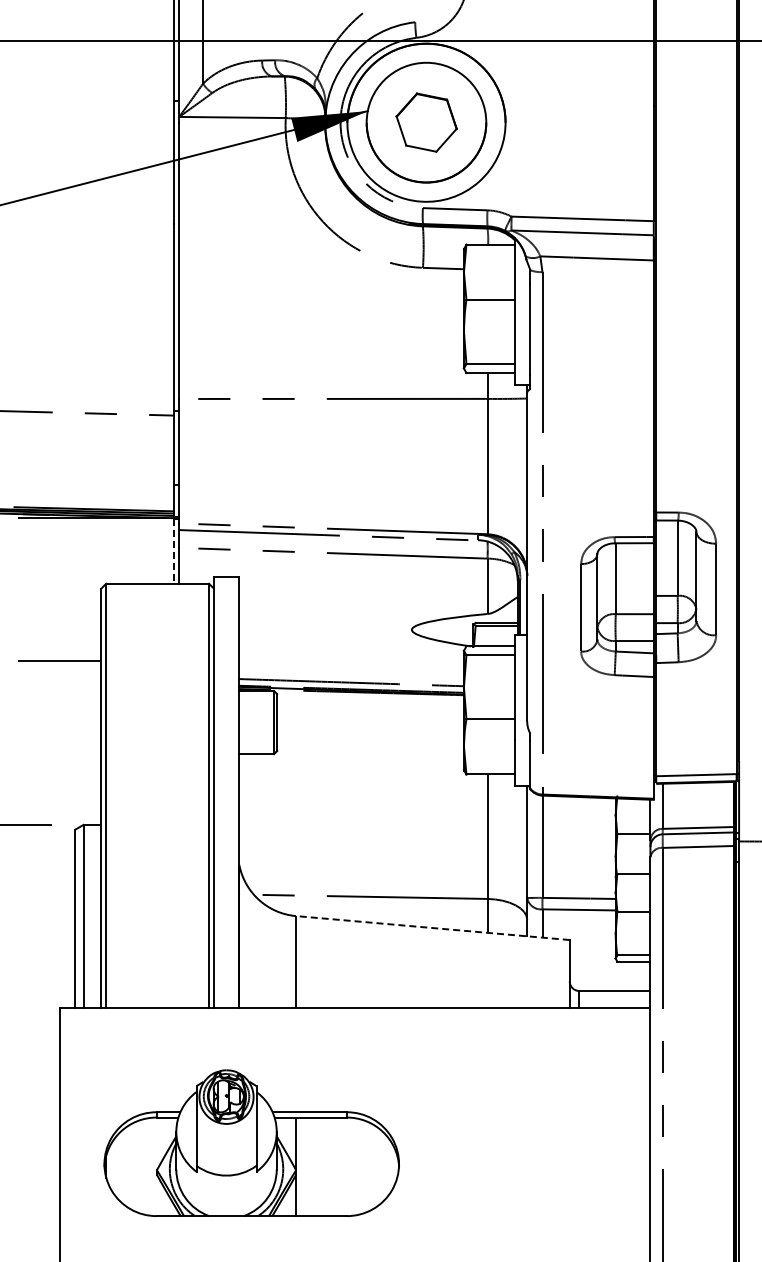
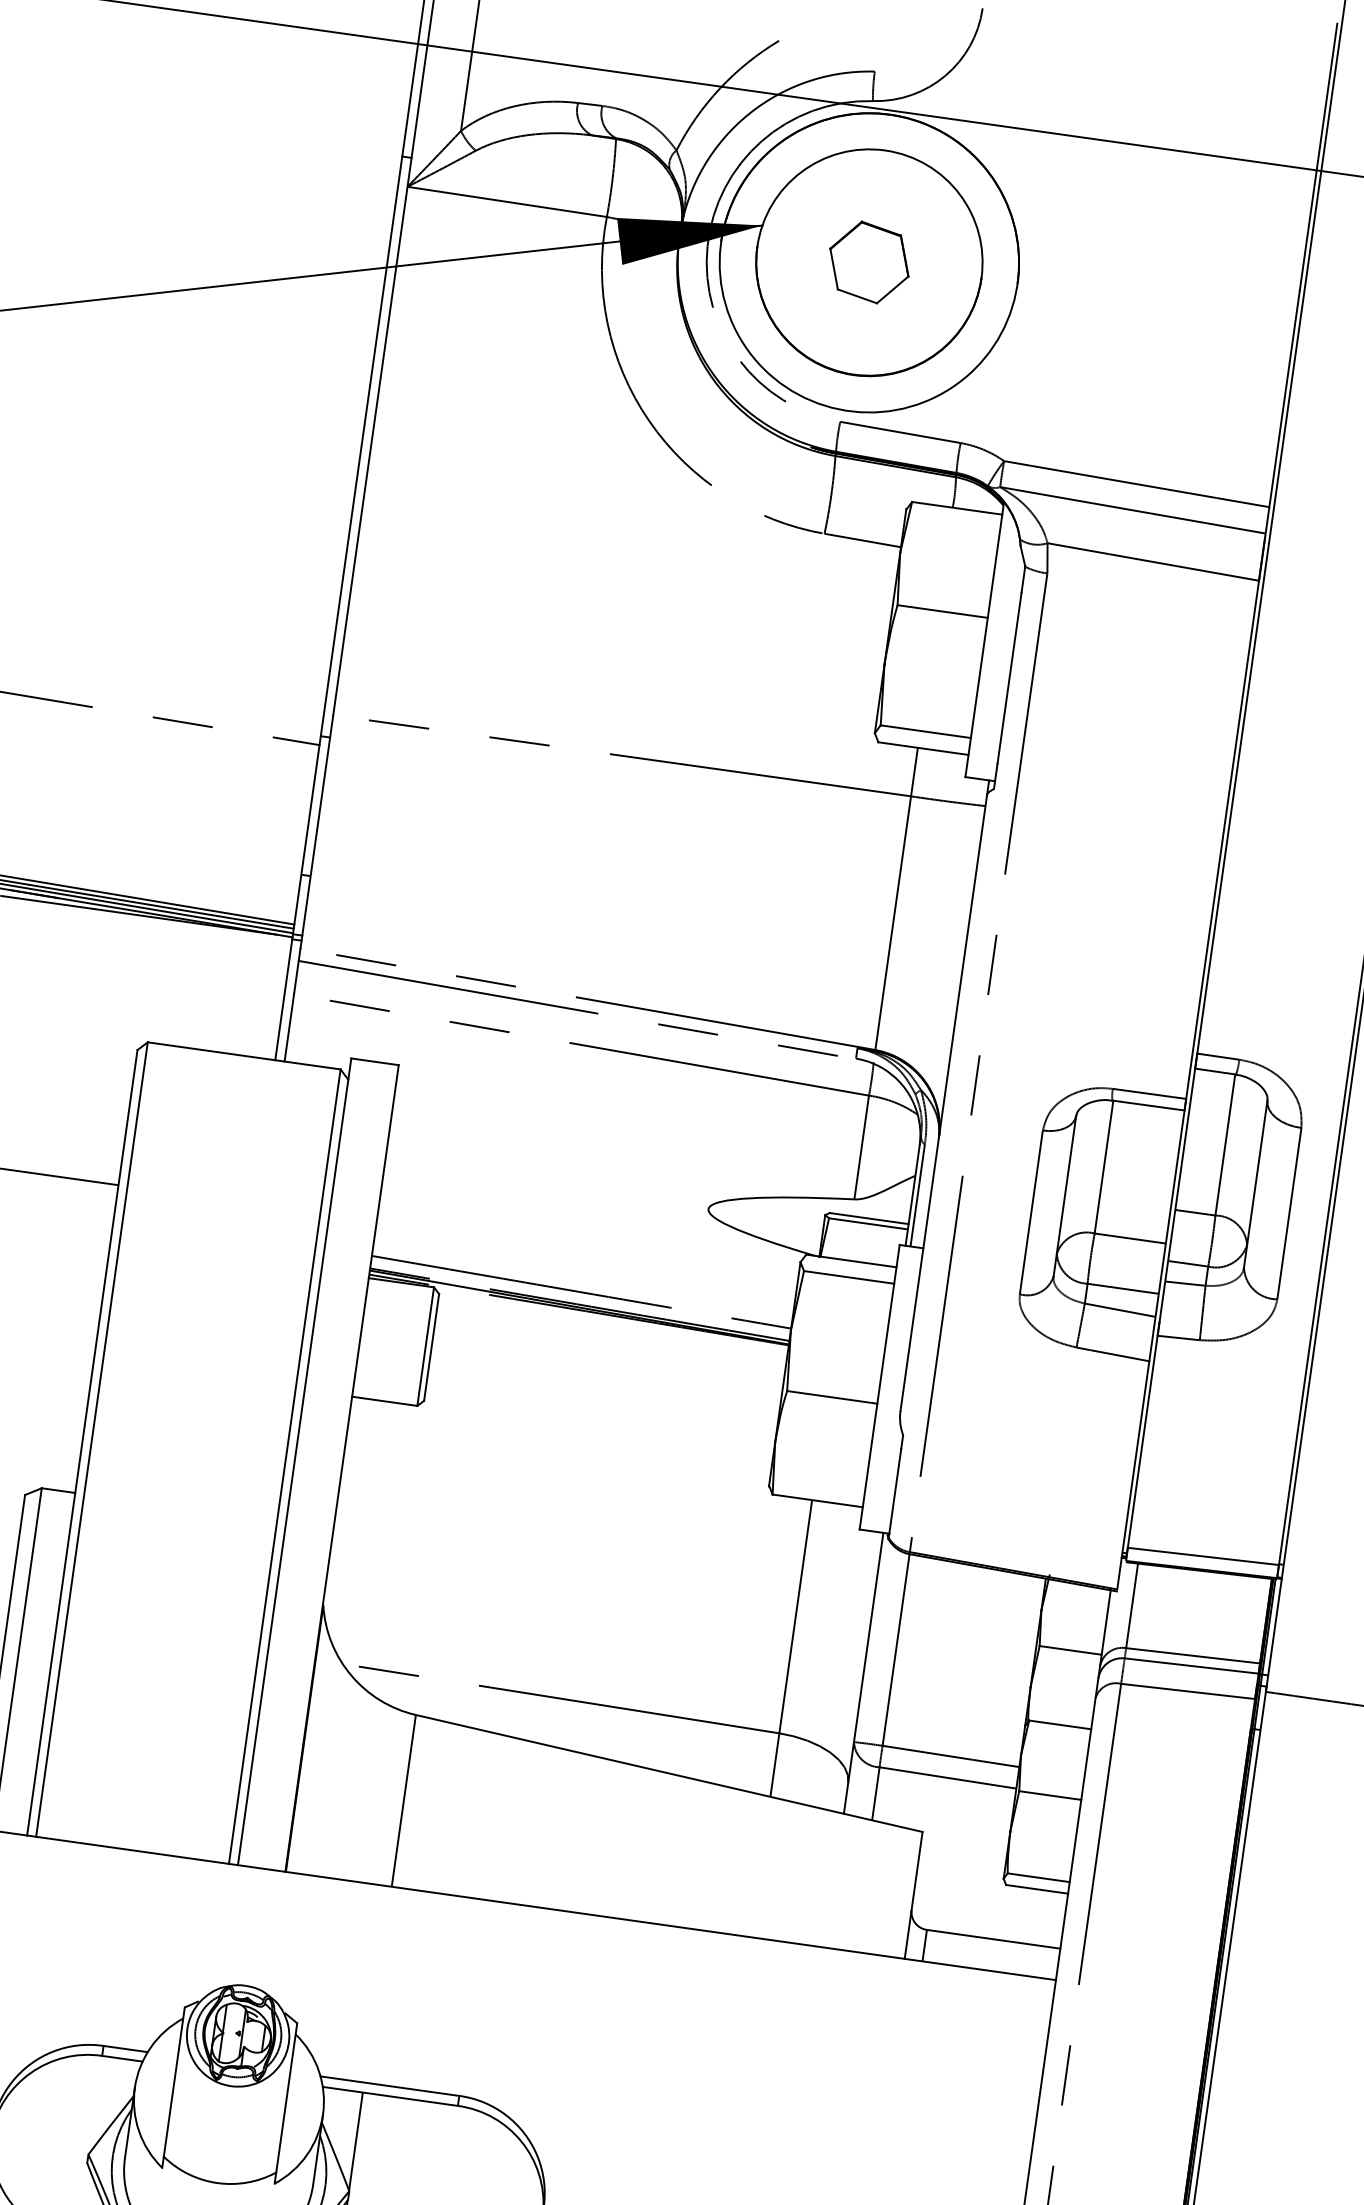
part: (425, 122) -> (867, 262), size x0.71
line: (174, 552) -> (284, 1001), dashed -> solid
line: (432, 928) -> (668, 1774), dashed -> solid

